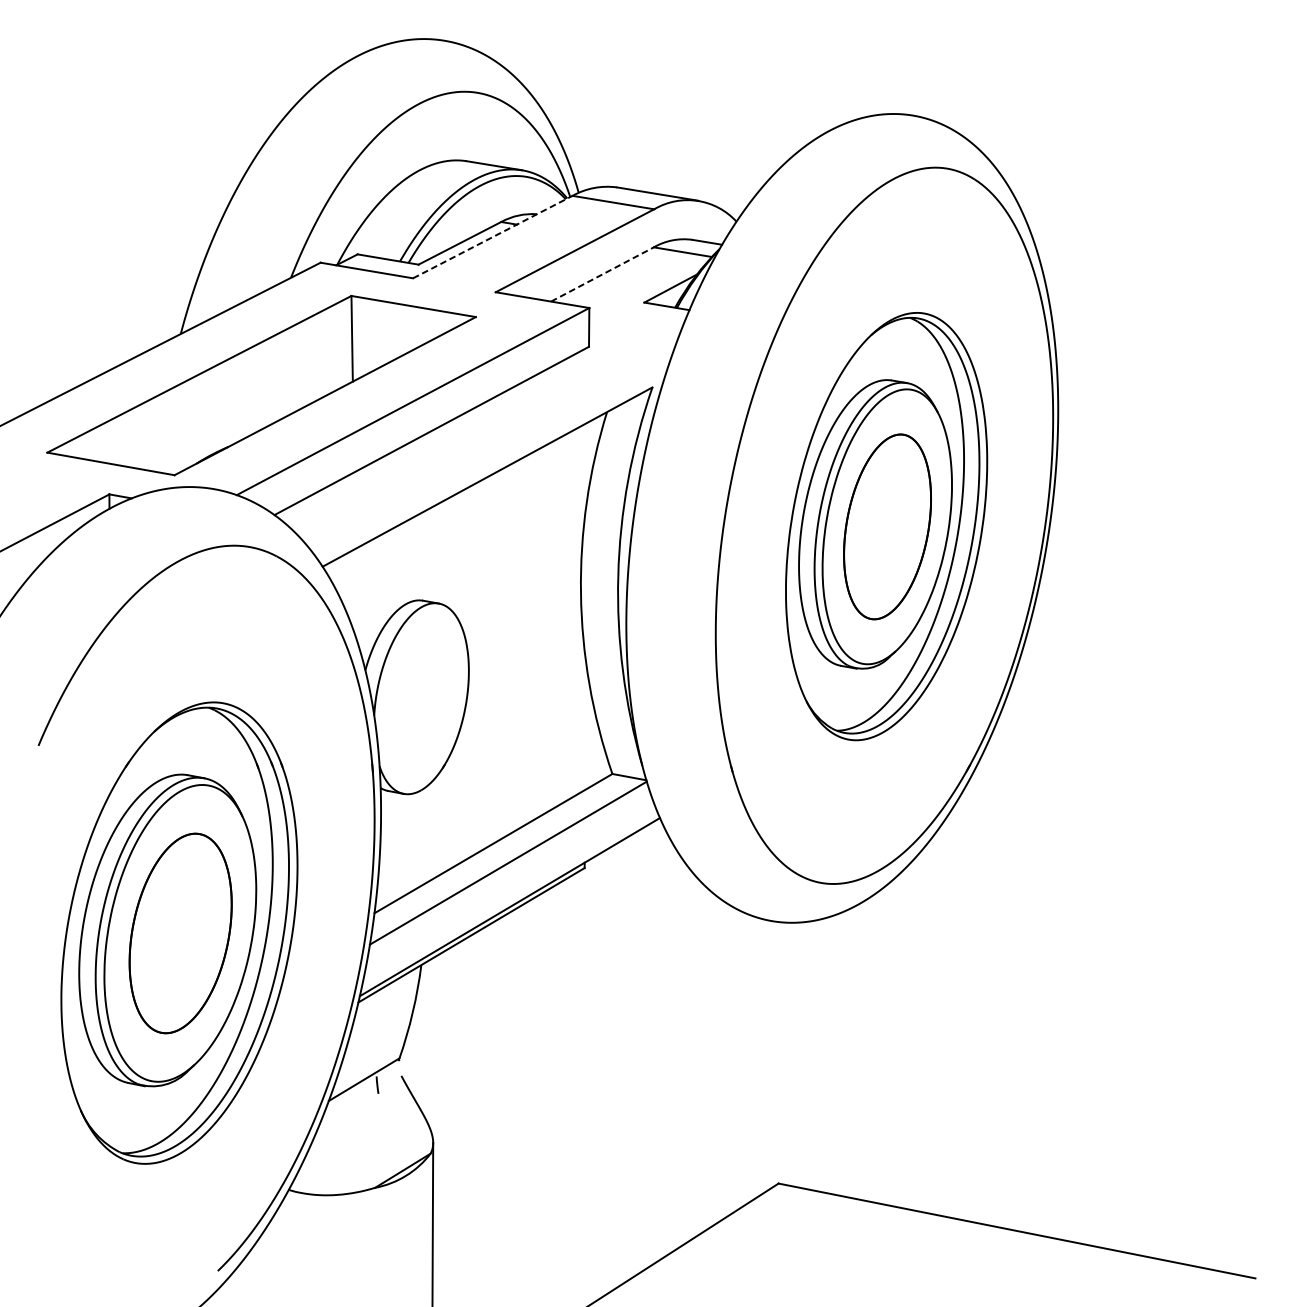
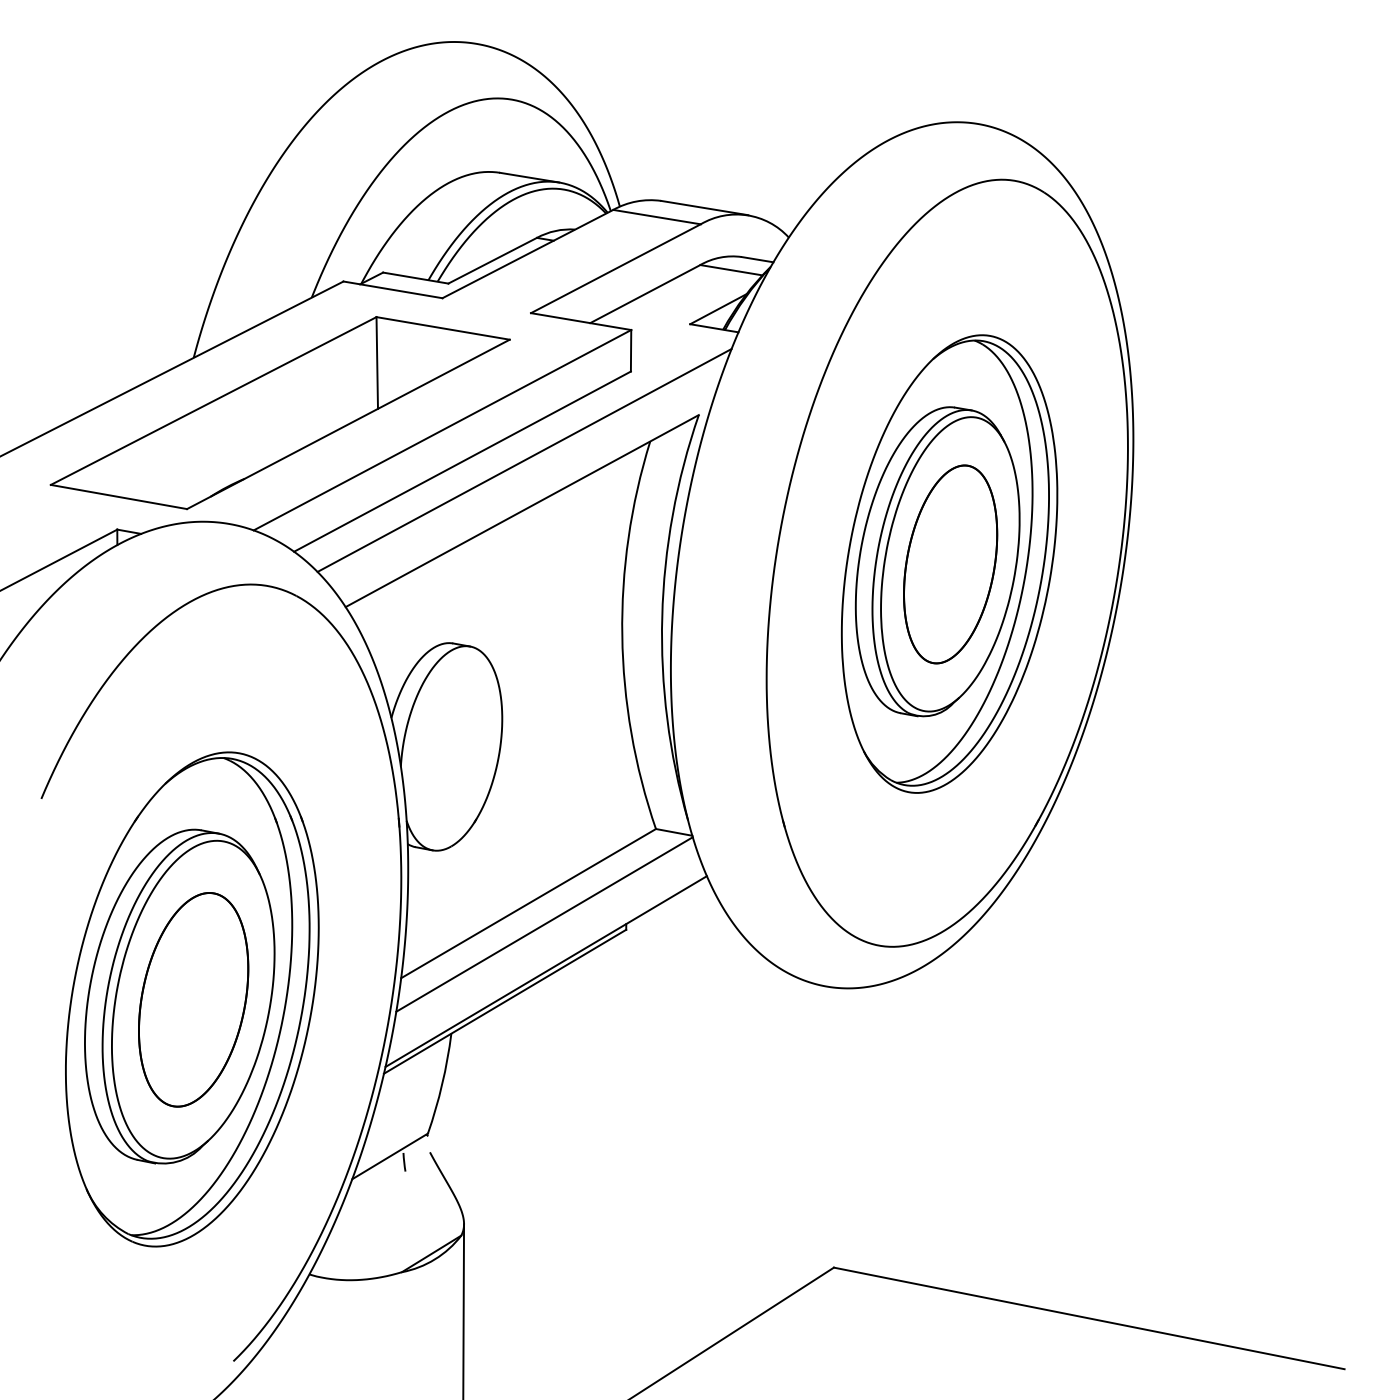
line: (493, 236) -> (528, 253), dashed -> solid
line: (602, 273) -> (645, 293), dashed -> solid
line: (489, 429) -> (524, 460), added

